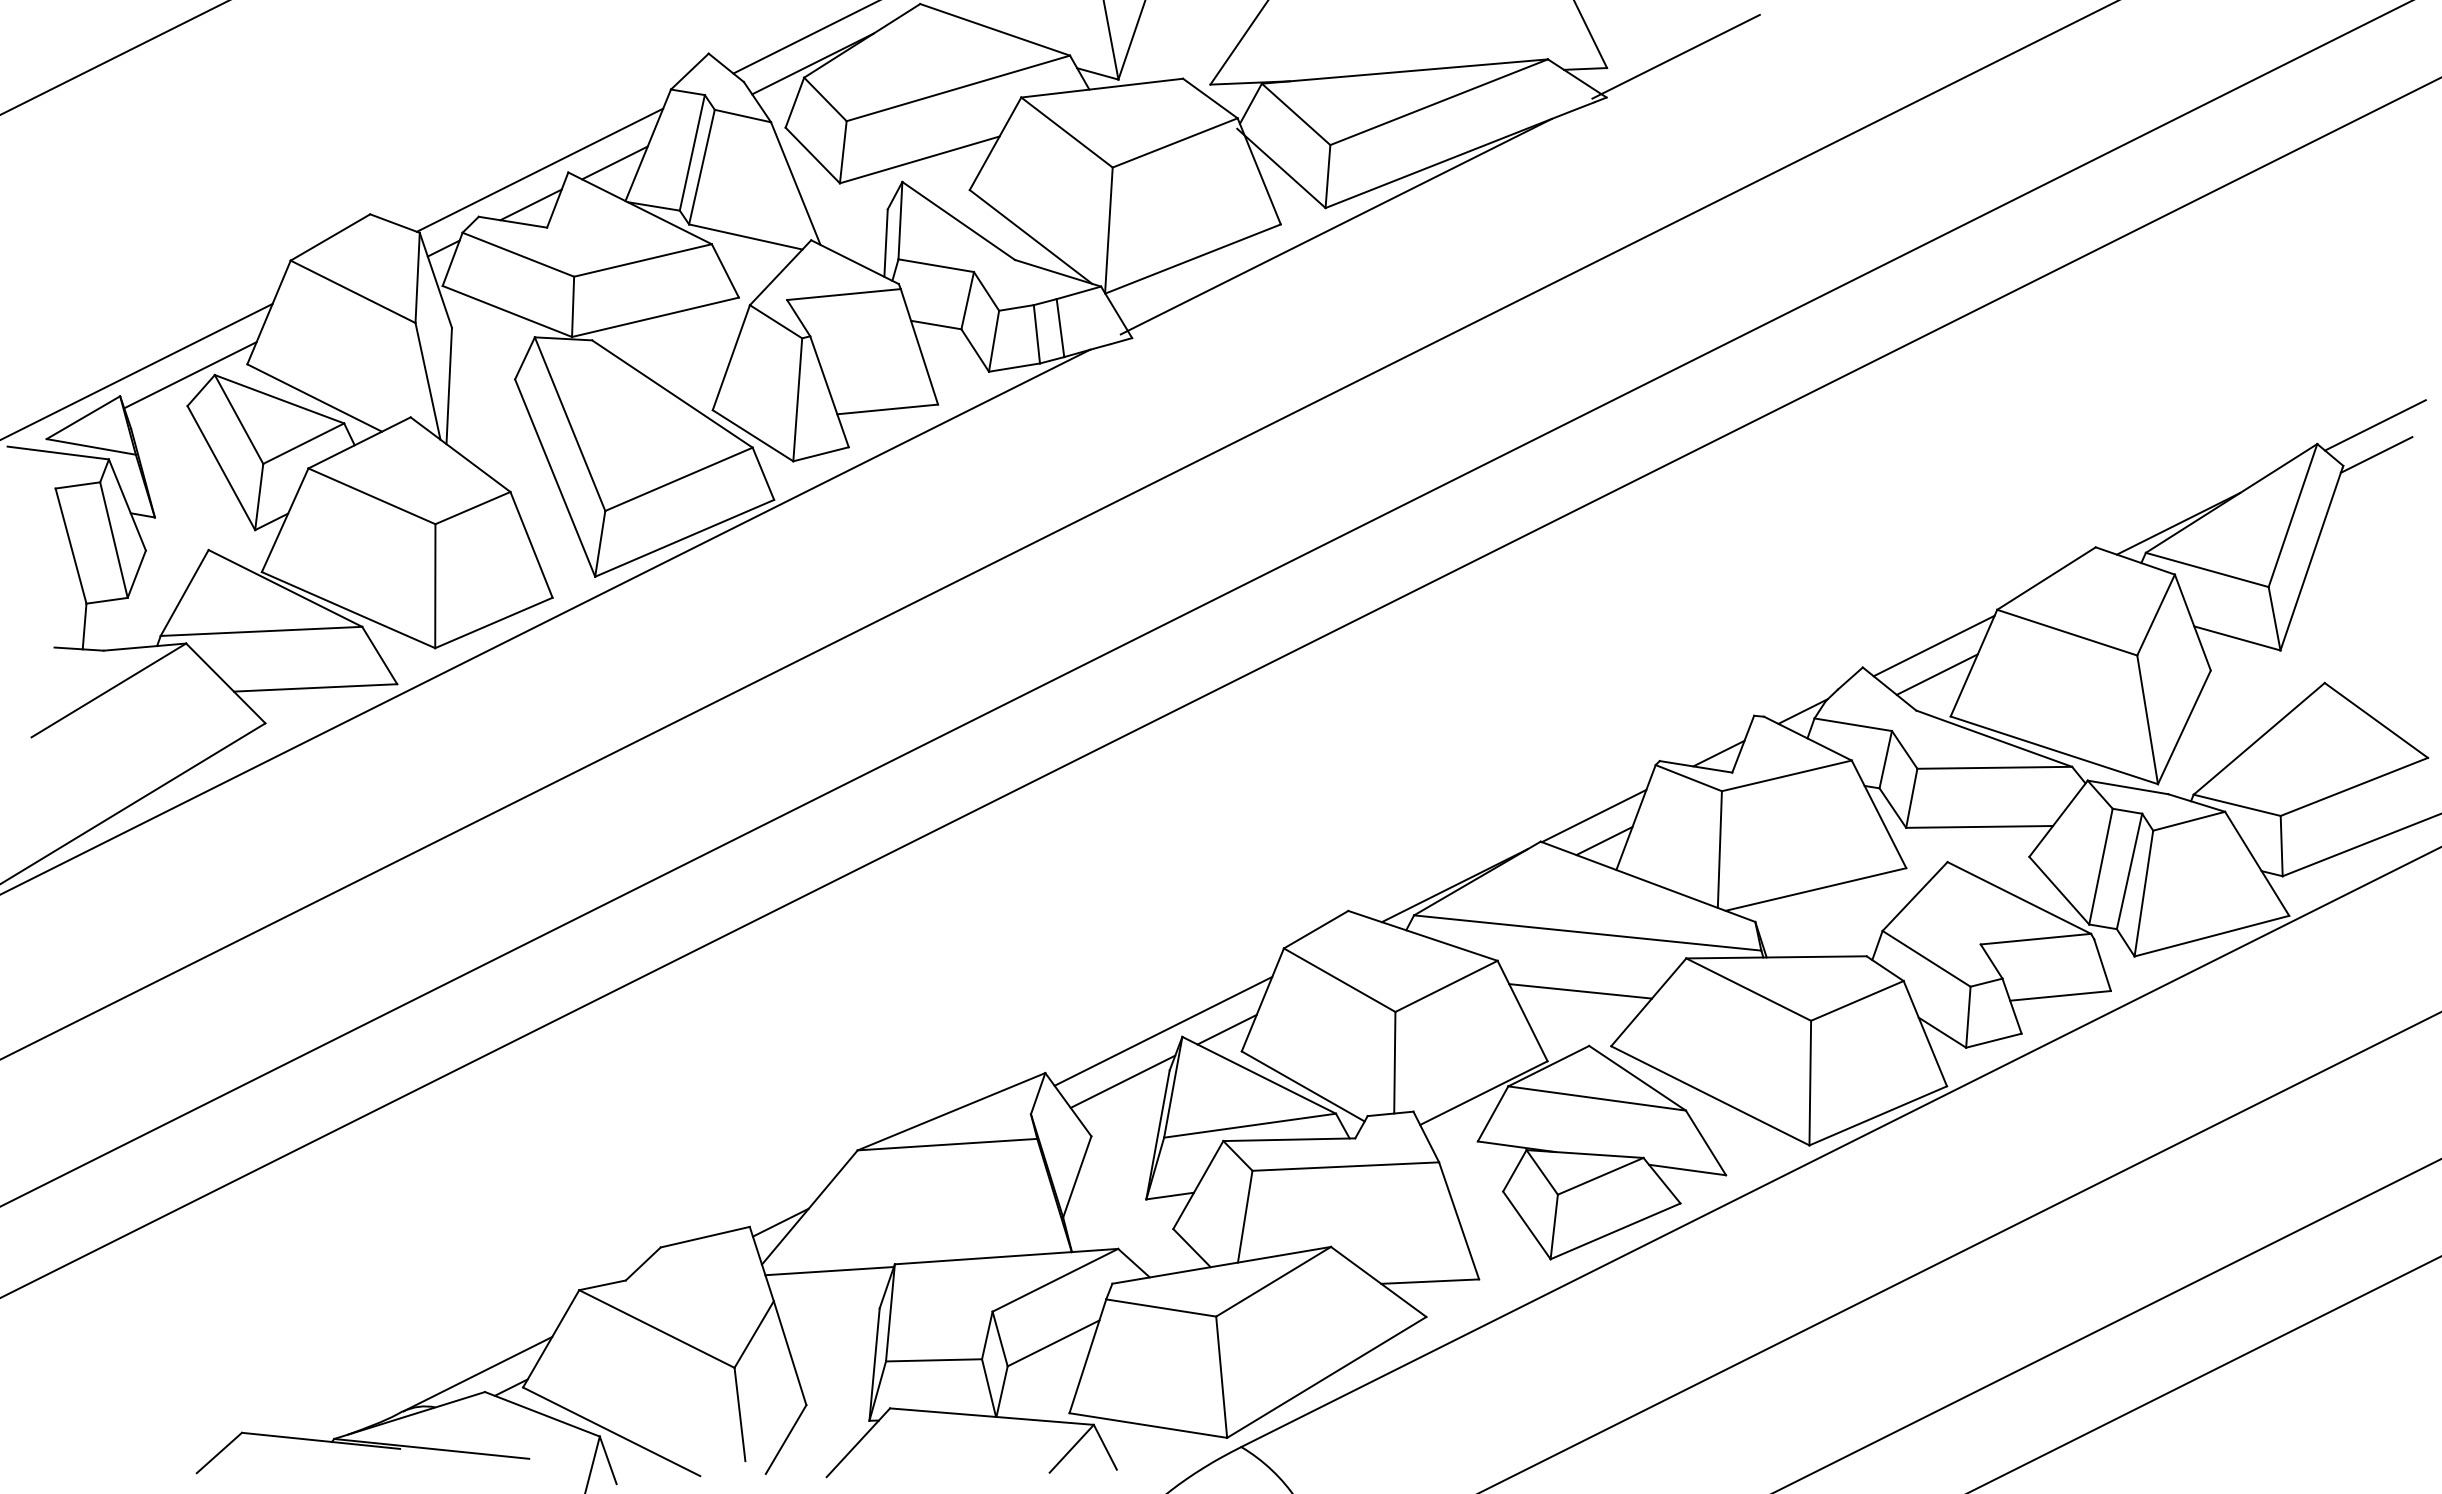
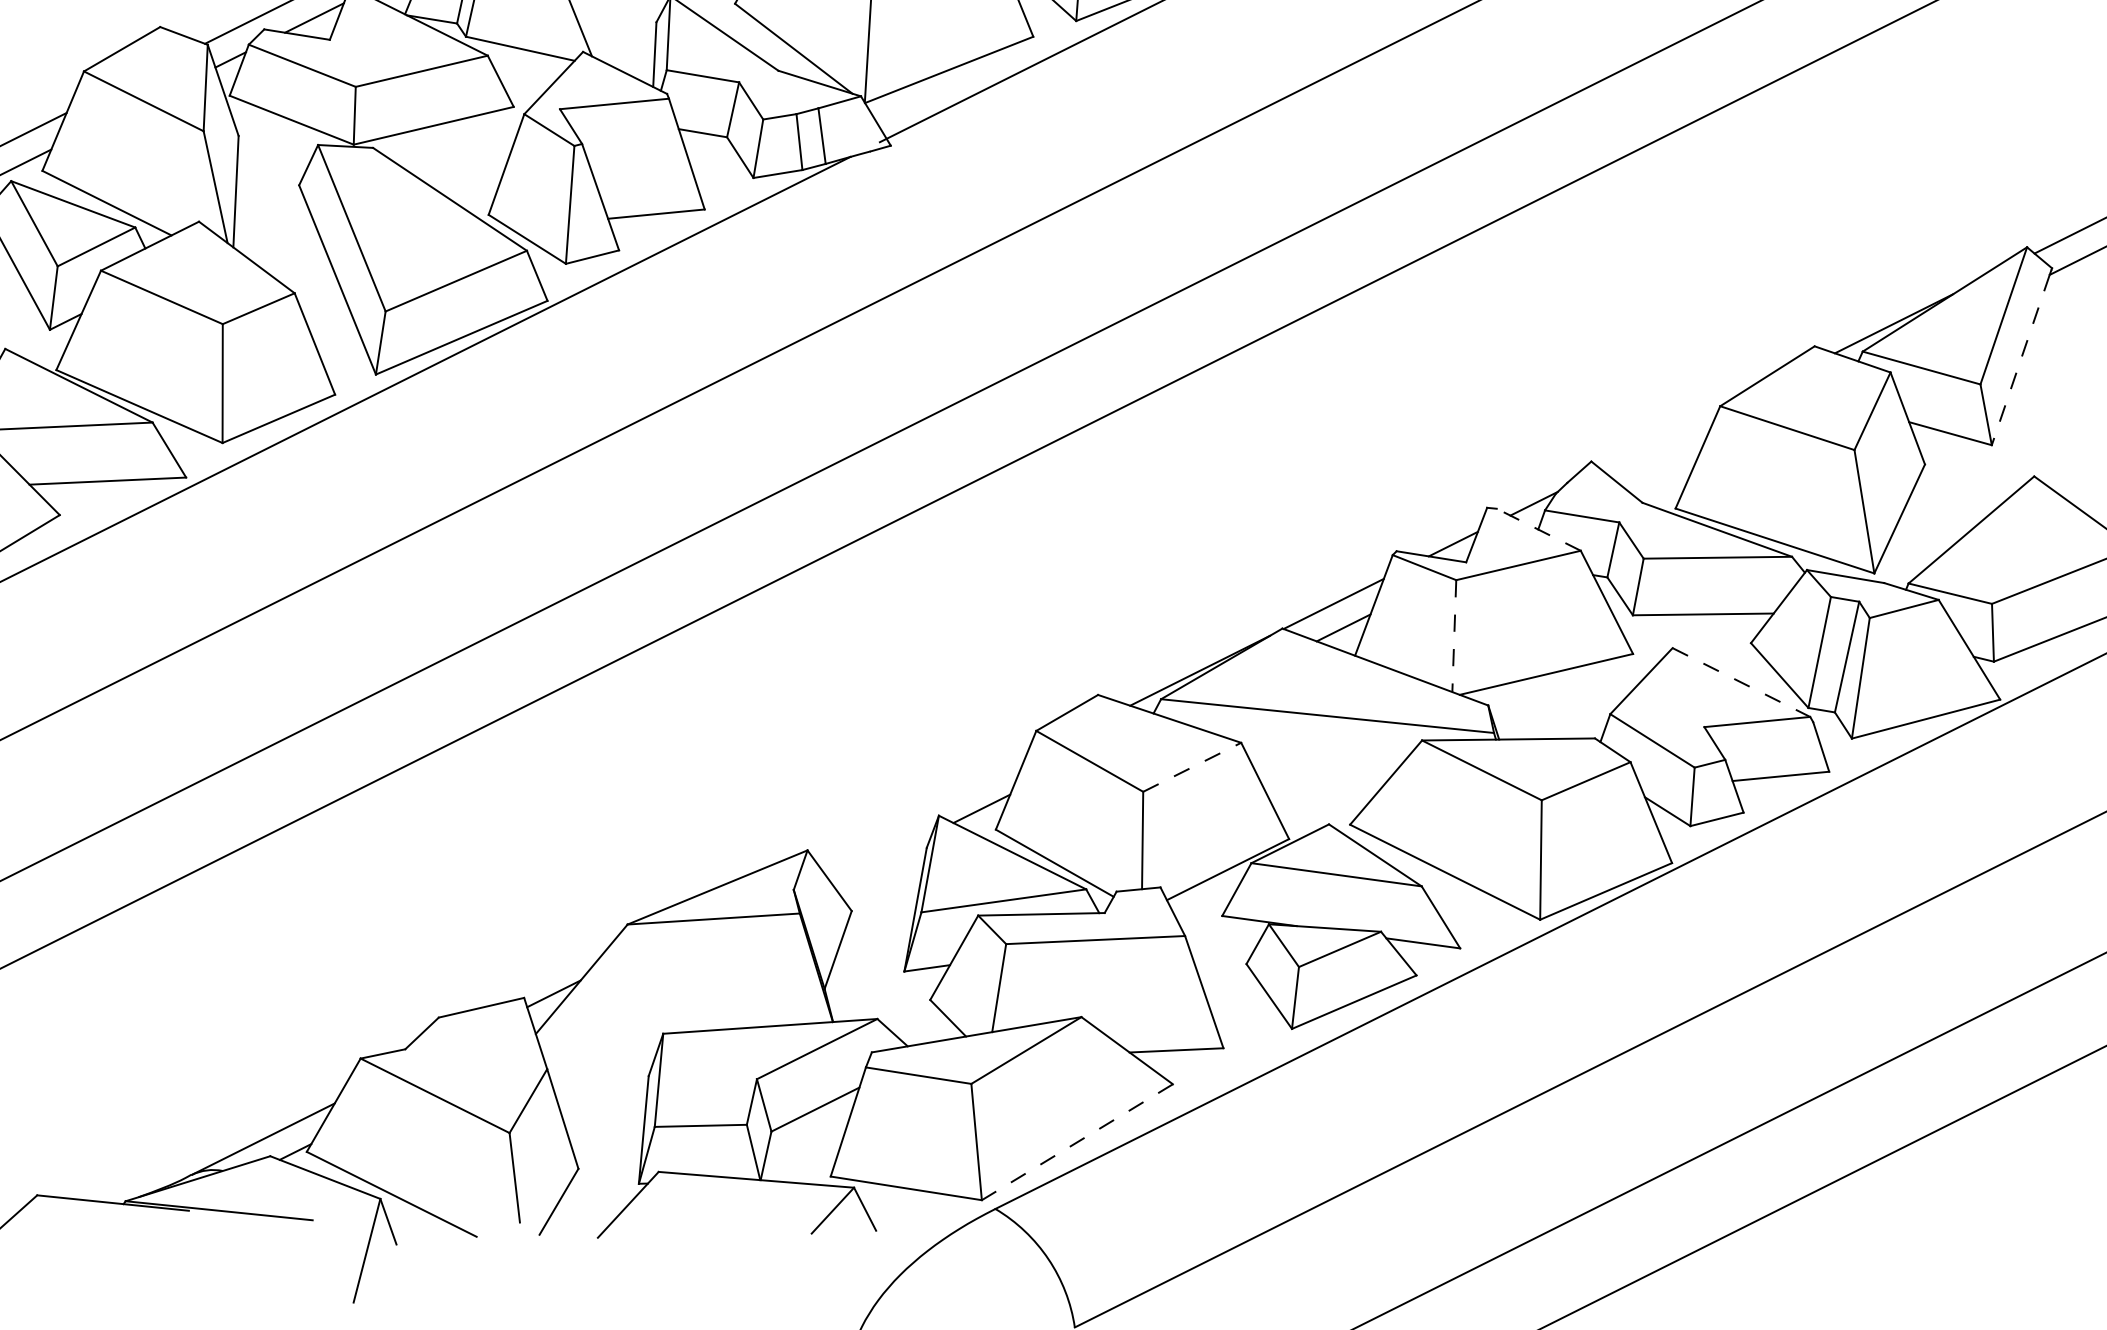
line: (2310, 561) -> (2020, 359), solid -> dashed
line: (1933, 645) -> (1659, 440), removed
line: (1936, 674) -> (1661, 468), removed
line: (1807, 738) -> (1538, 529), solid -> dashed
line: (1719, 850) -> (1453, 637), solid -> dashed
line: (2019, 898) -> (1741, 683), solid -> dashed
line: (1447, 986) -> (1193, 767), solid -> dashed
line: (1580, 991) -> (1320, 772), removed
line: (1163, 1030) -> (920, 809), removed
line: (1122, 1081) -> (881, 858), removed
line: (829, 1271) -> (600, 1040), removed
line: (1326, 1377) -> (1077, 1142), solid -> dashed

